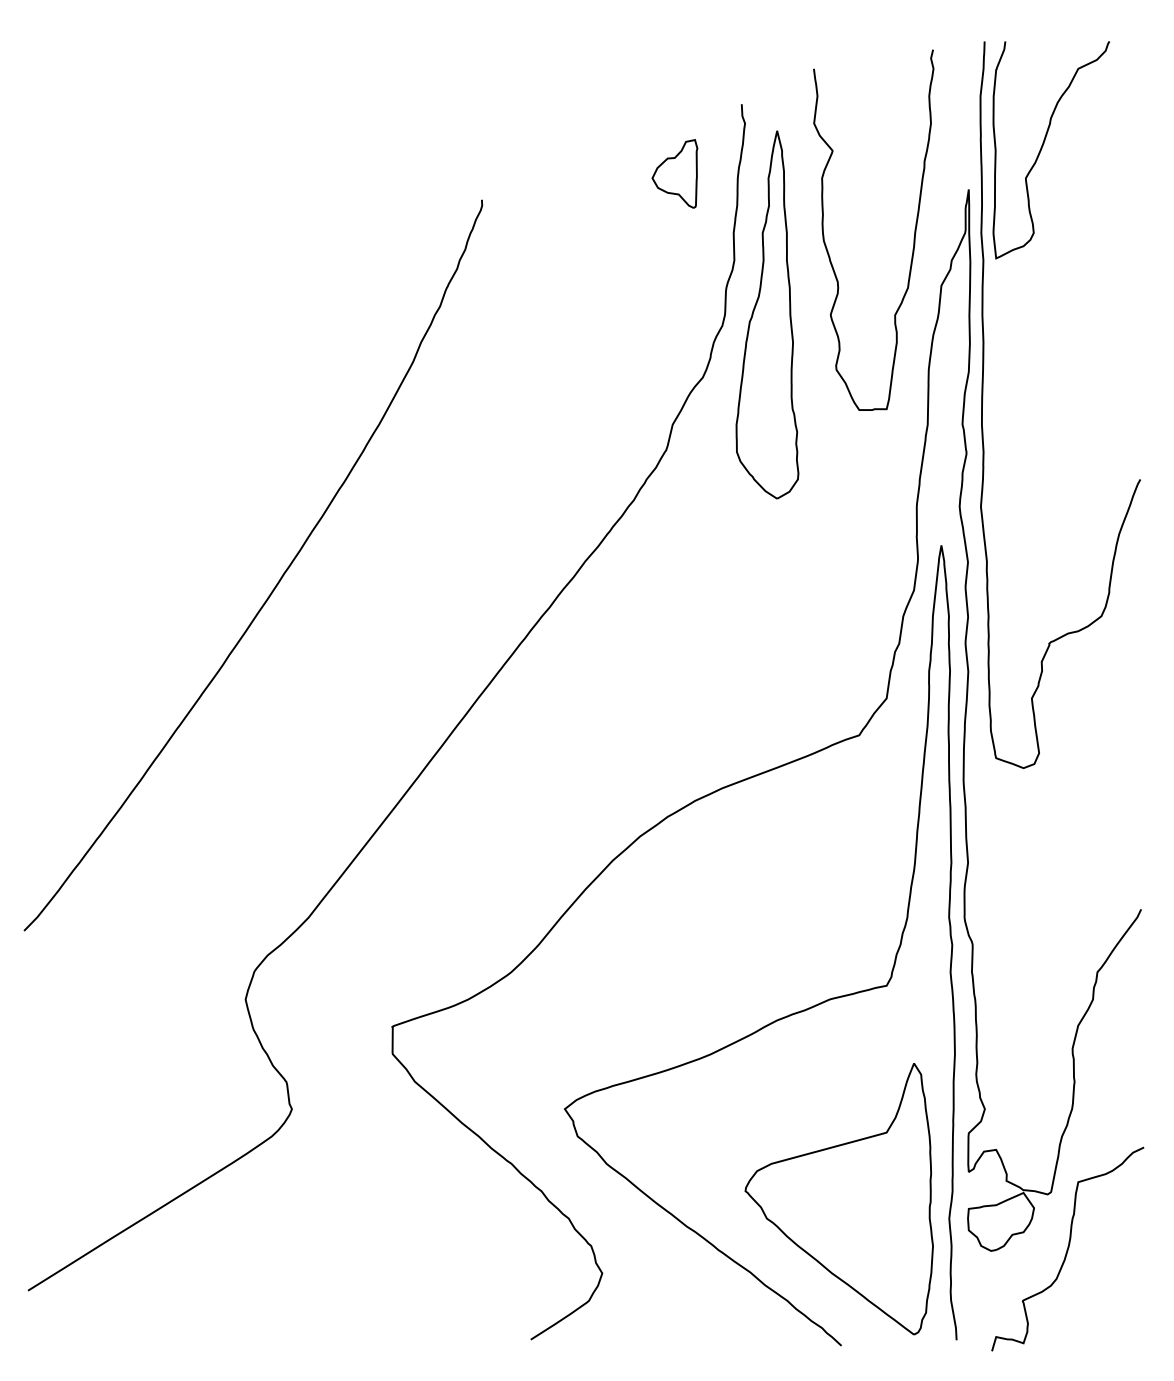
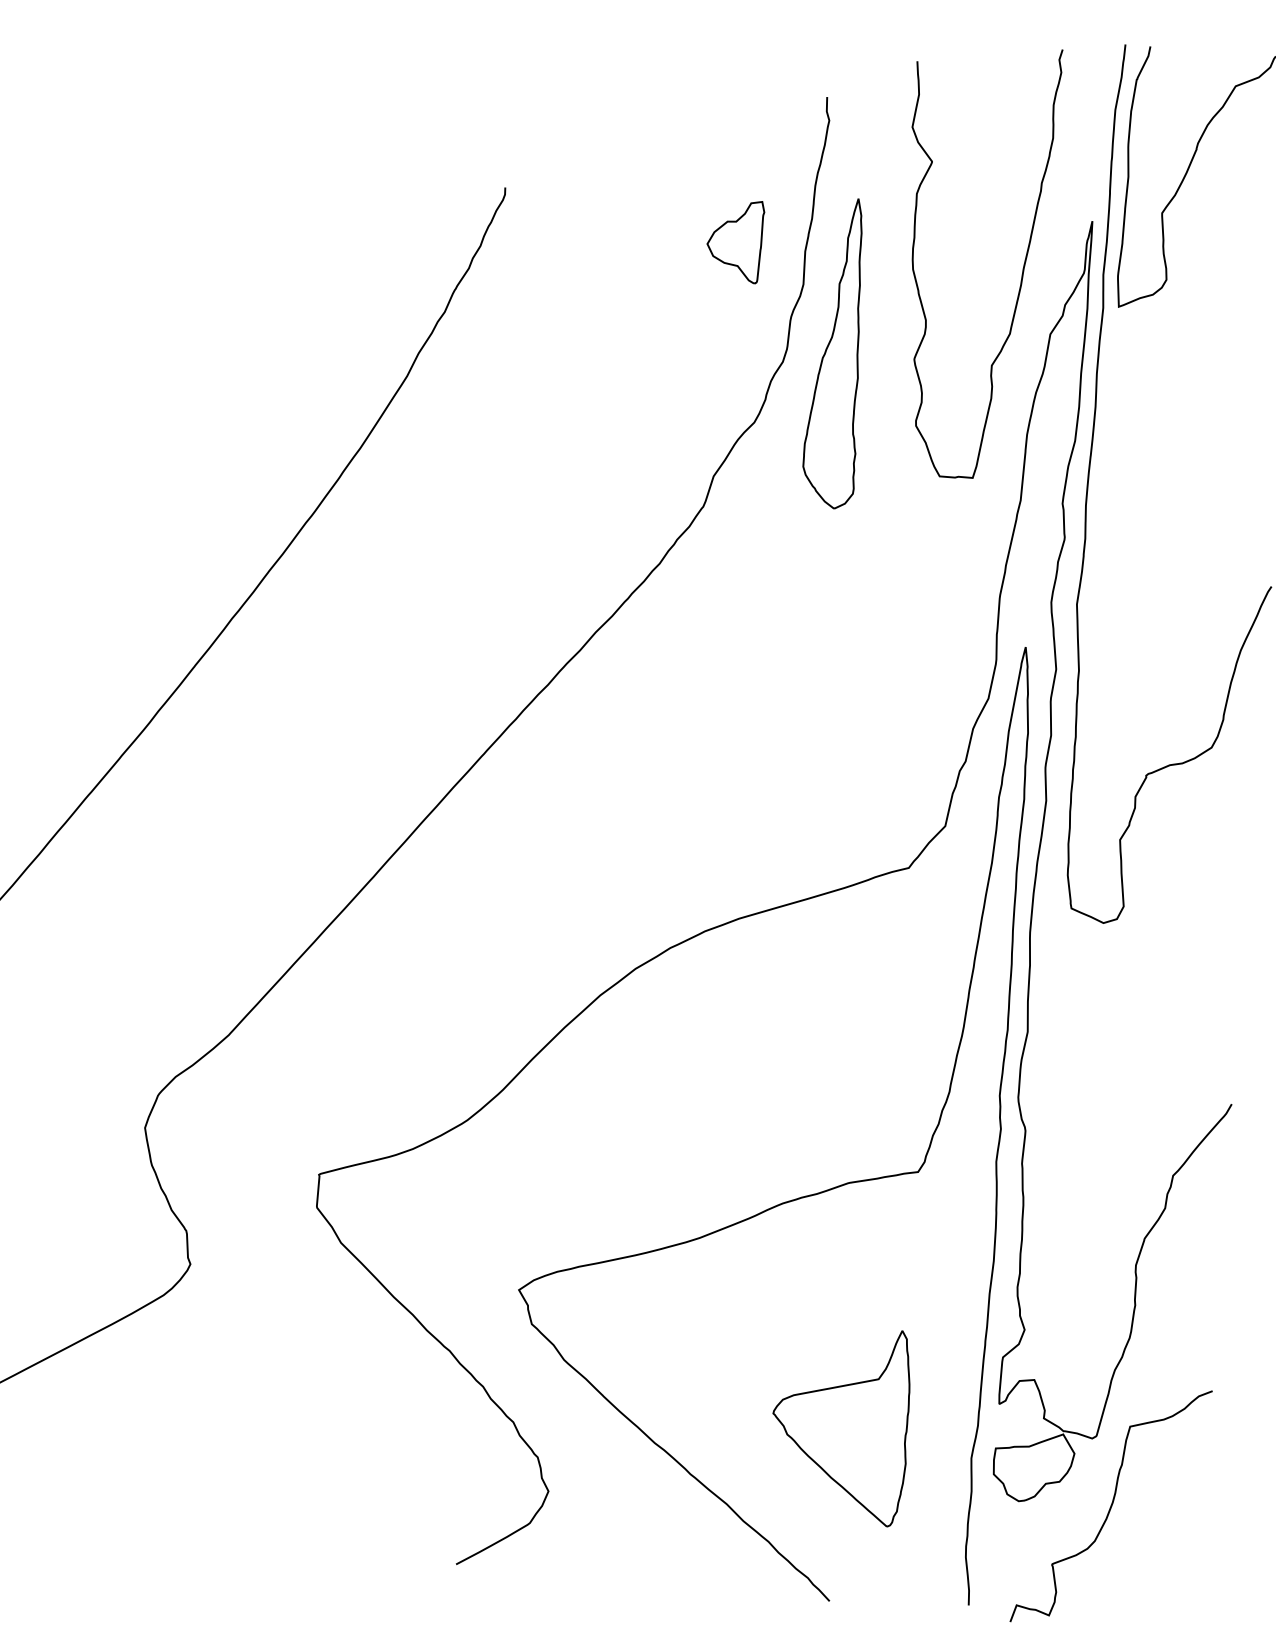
part: (674, 173) -> (734, 240), moved
part: (767, 314) -> (838, 352), size x0.7
part: (838, 1199) -> (839, 1424), size x0.6

